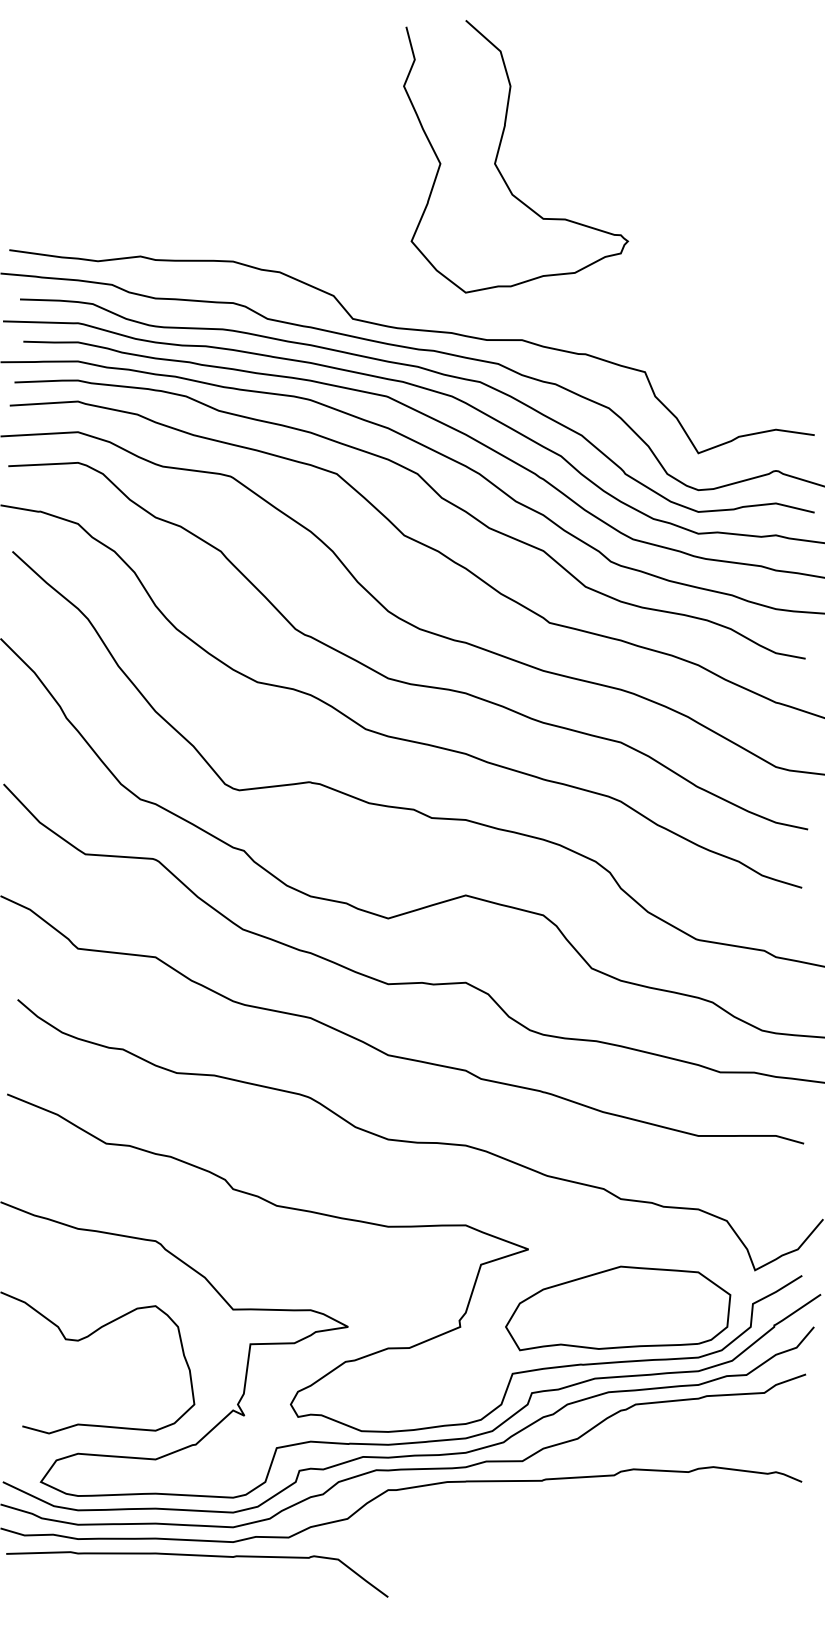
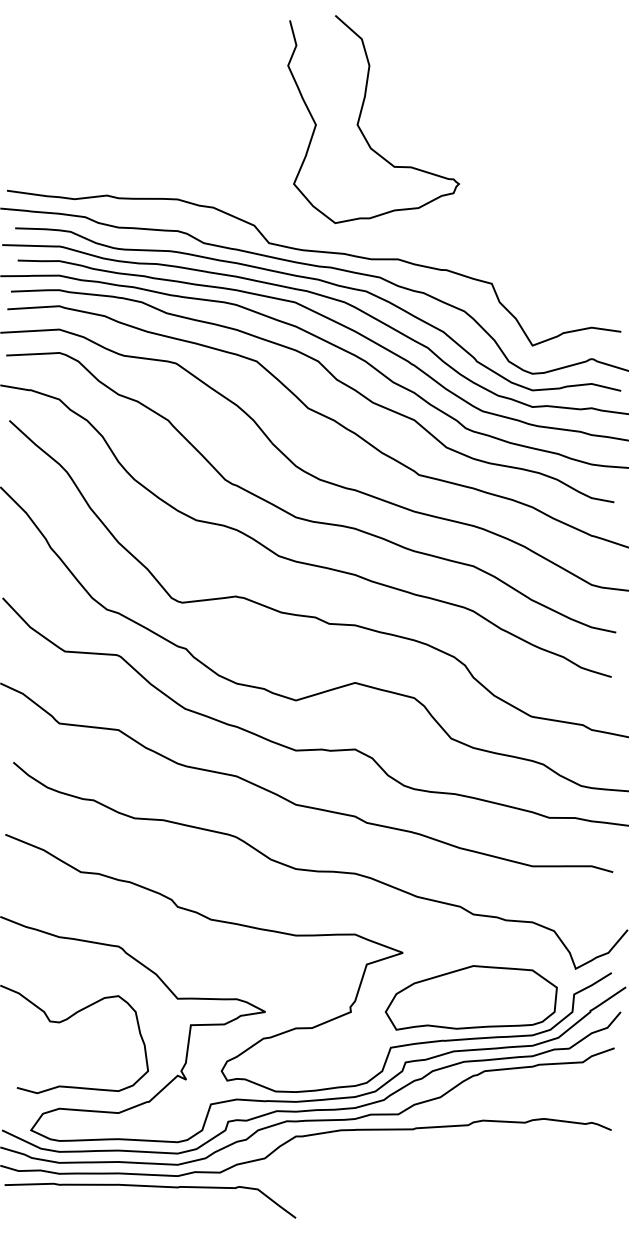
curve: (499, 151) -> (361, 115), moved

